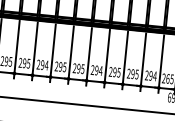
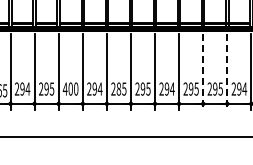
line: (125, 60) -> (203, 72), solid -> dashed
text: (24, 62) -> (70, 88), 295 -> 400
line: (143, 62) -> (227, 72), solid -> dashed
text: (60, 66) -> (118, 88), 295 -> 285

